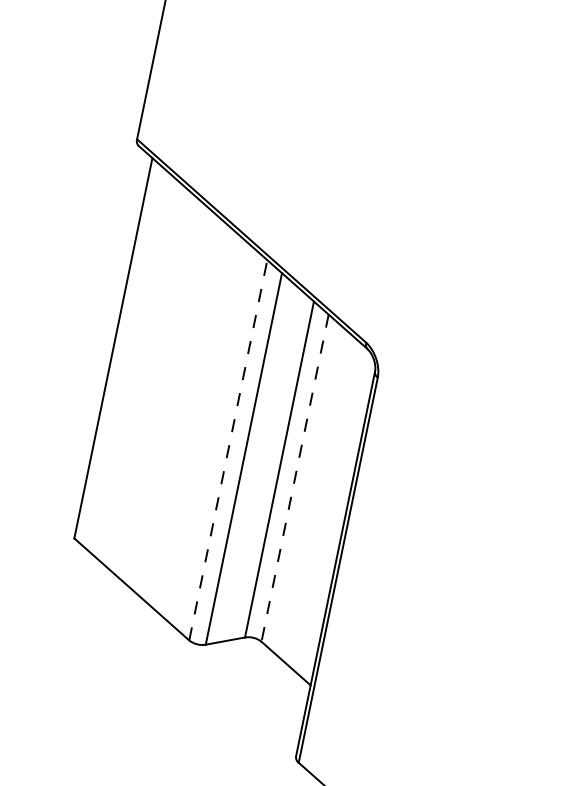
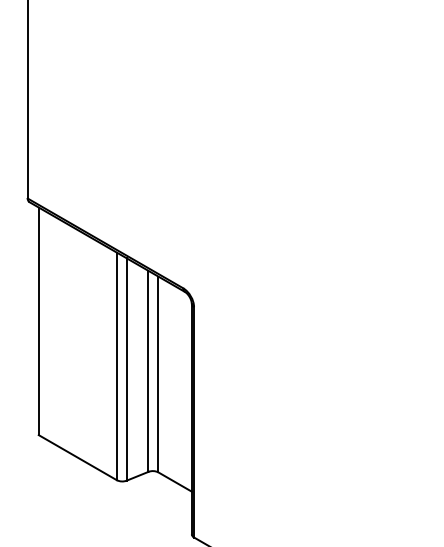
line: (227, 450) -> (116, 366), dashed -> solid
line: (295, 478) -> (158, 374), dashed -> solid

